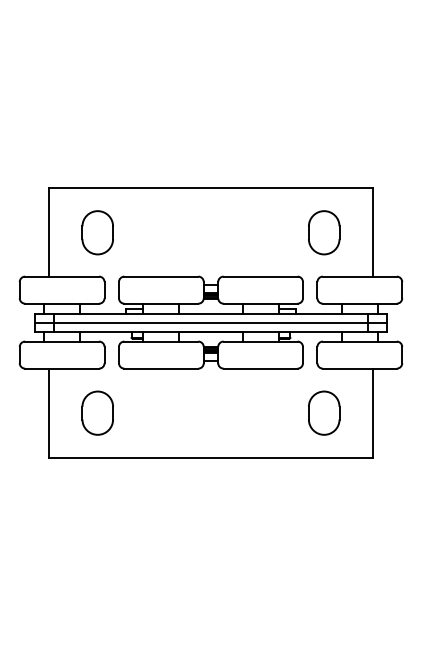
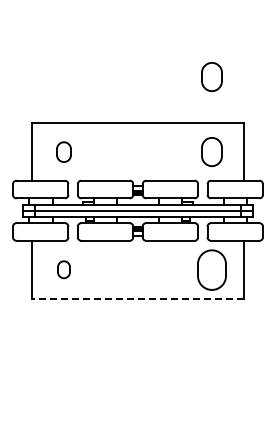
part: (323, 118) -> (211, 77), added
part: (97, 233) -> (63, 152), size x0.7
part: (97, 412) -> (63, 269), size x0.6
part: (323, 412) -> (211, 269), size x1.4
line: (210, 458) -> (137, 299), solid -> dashed

